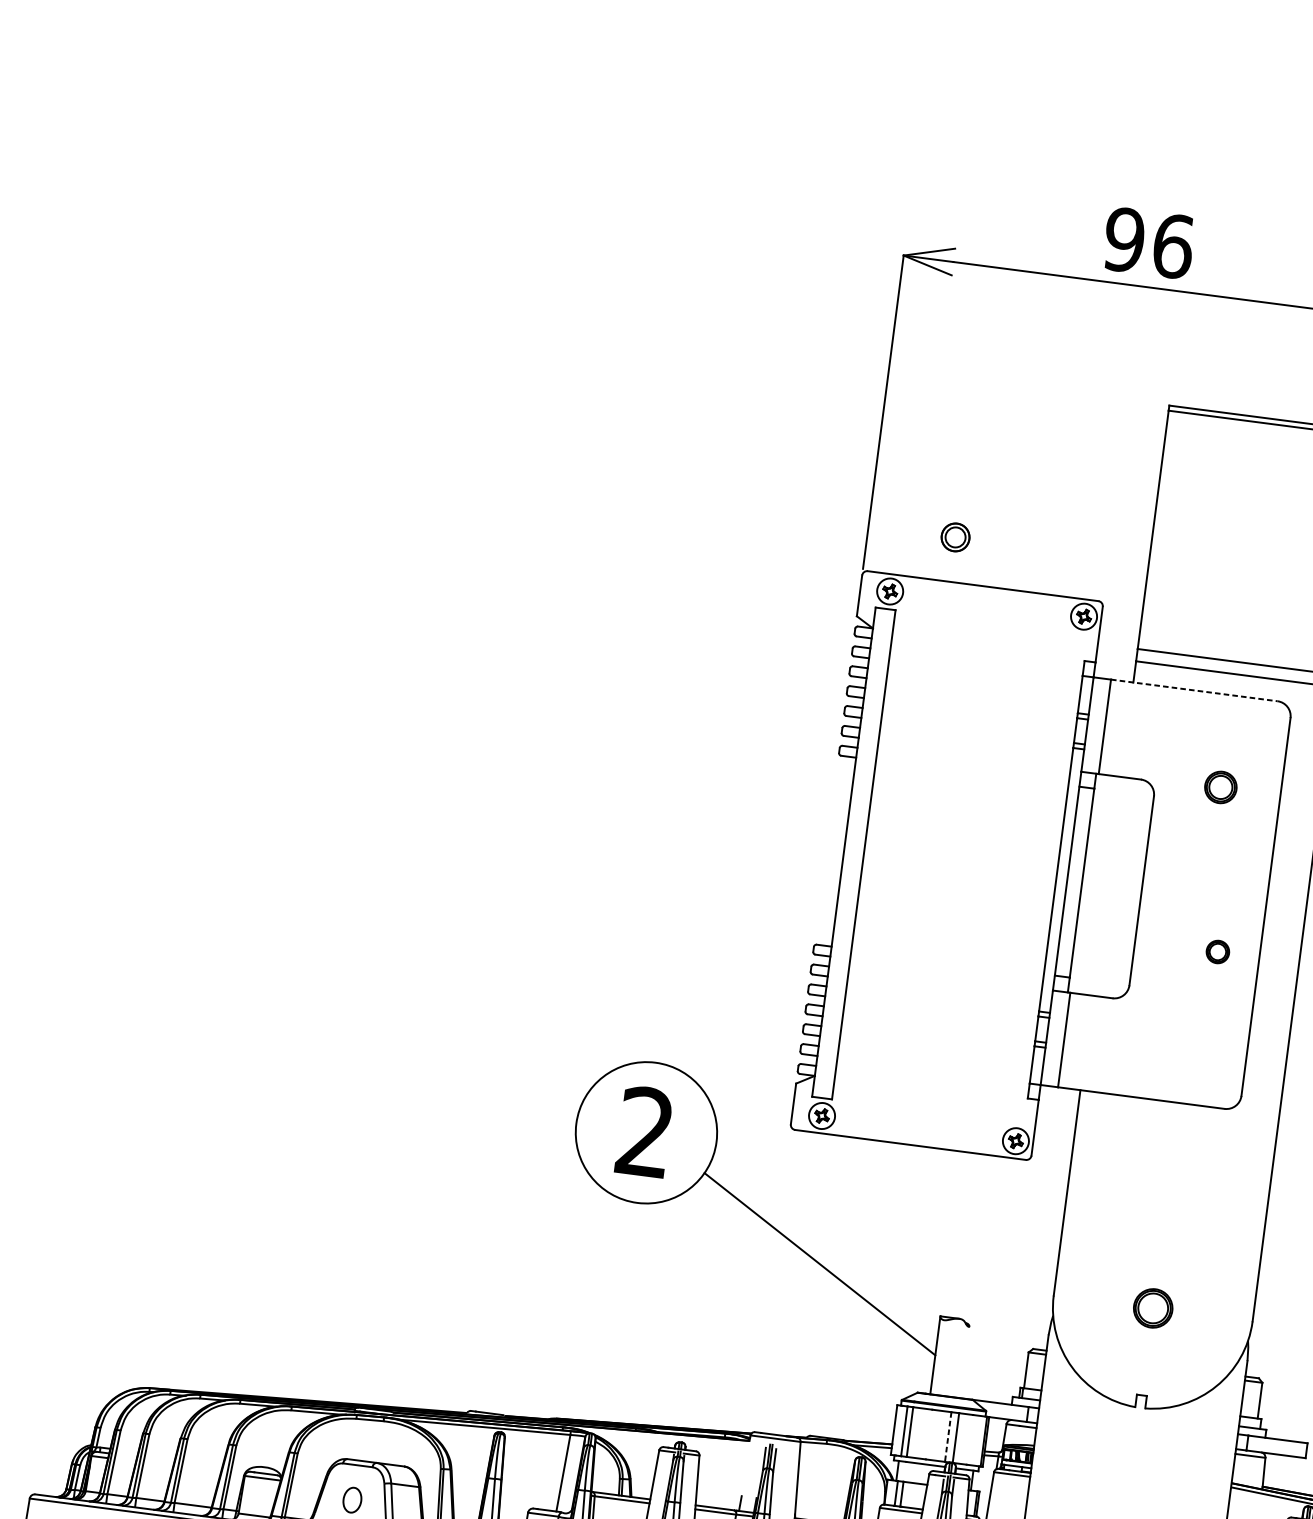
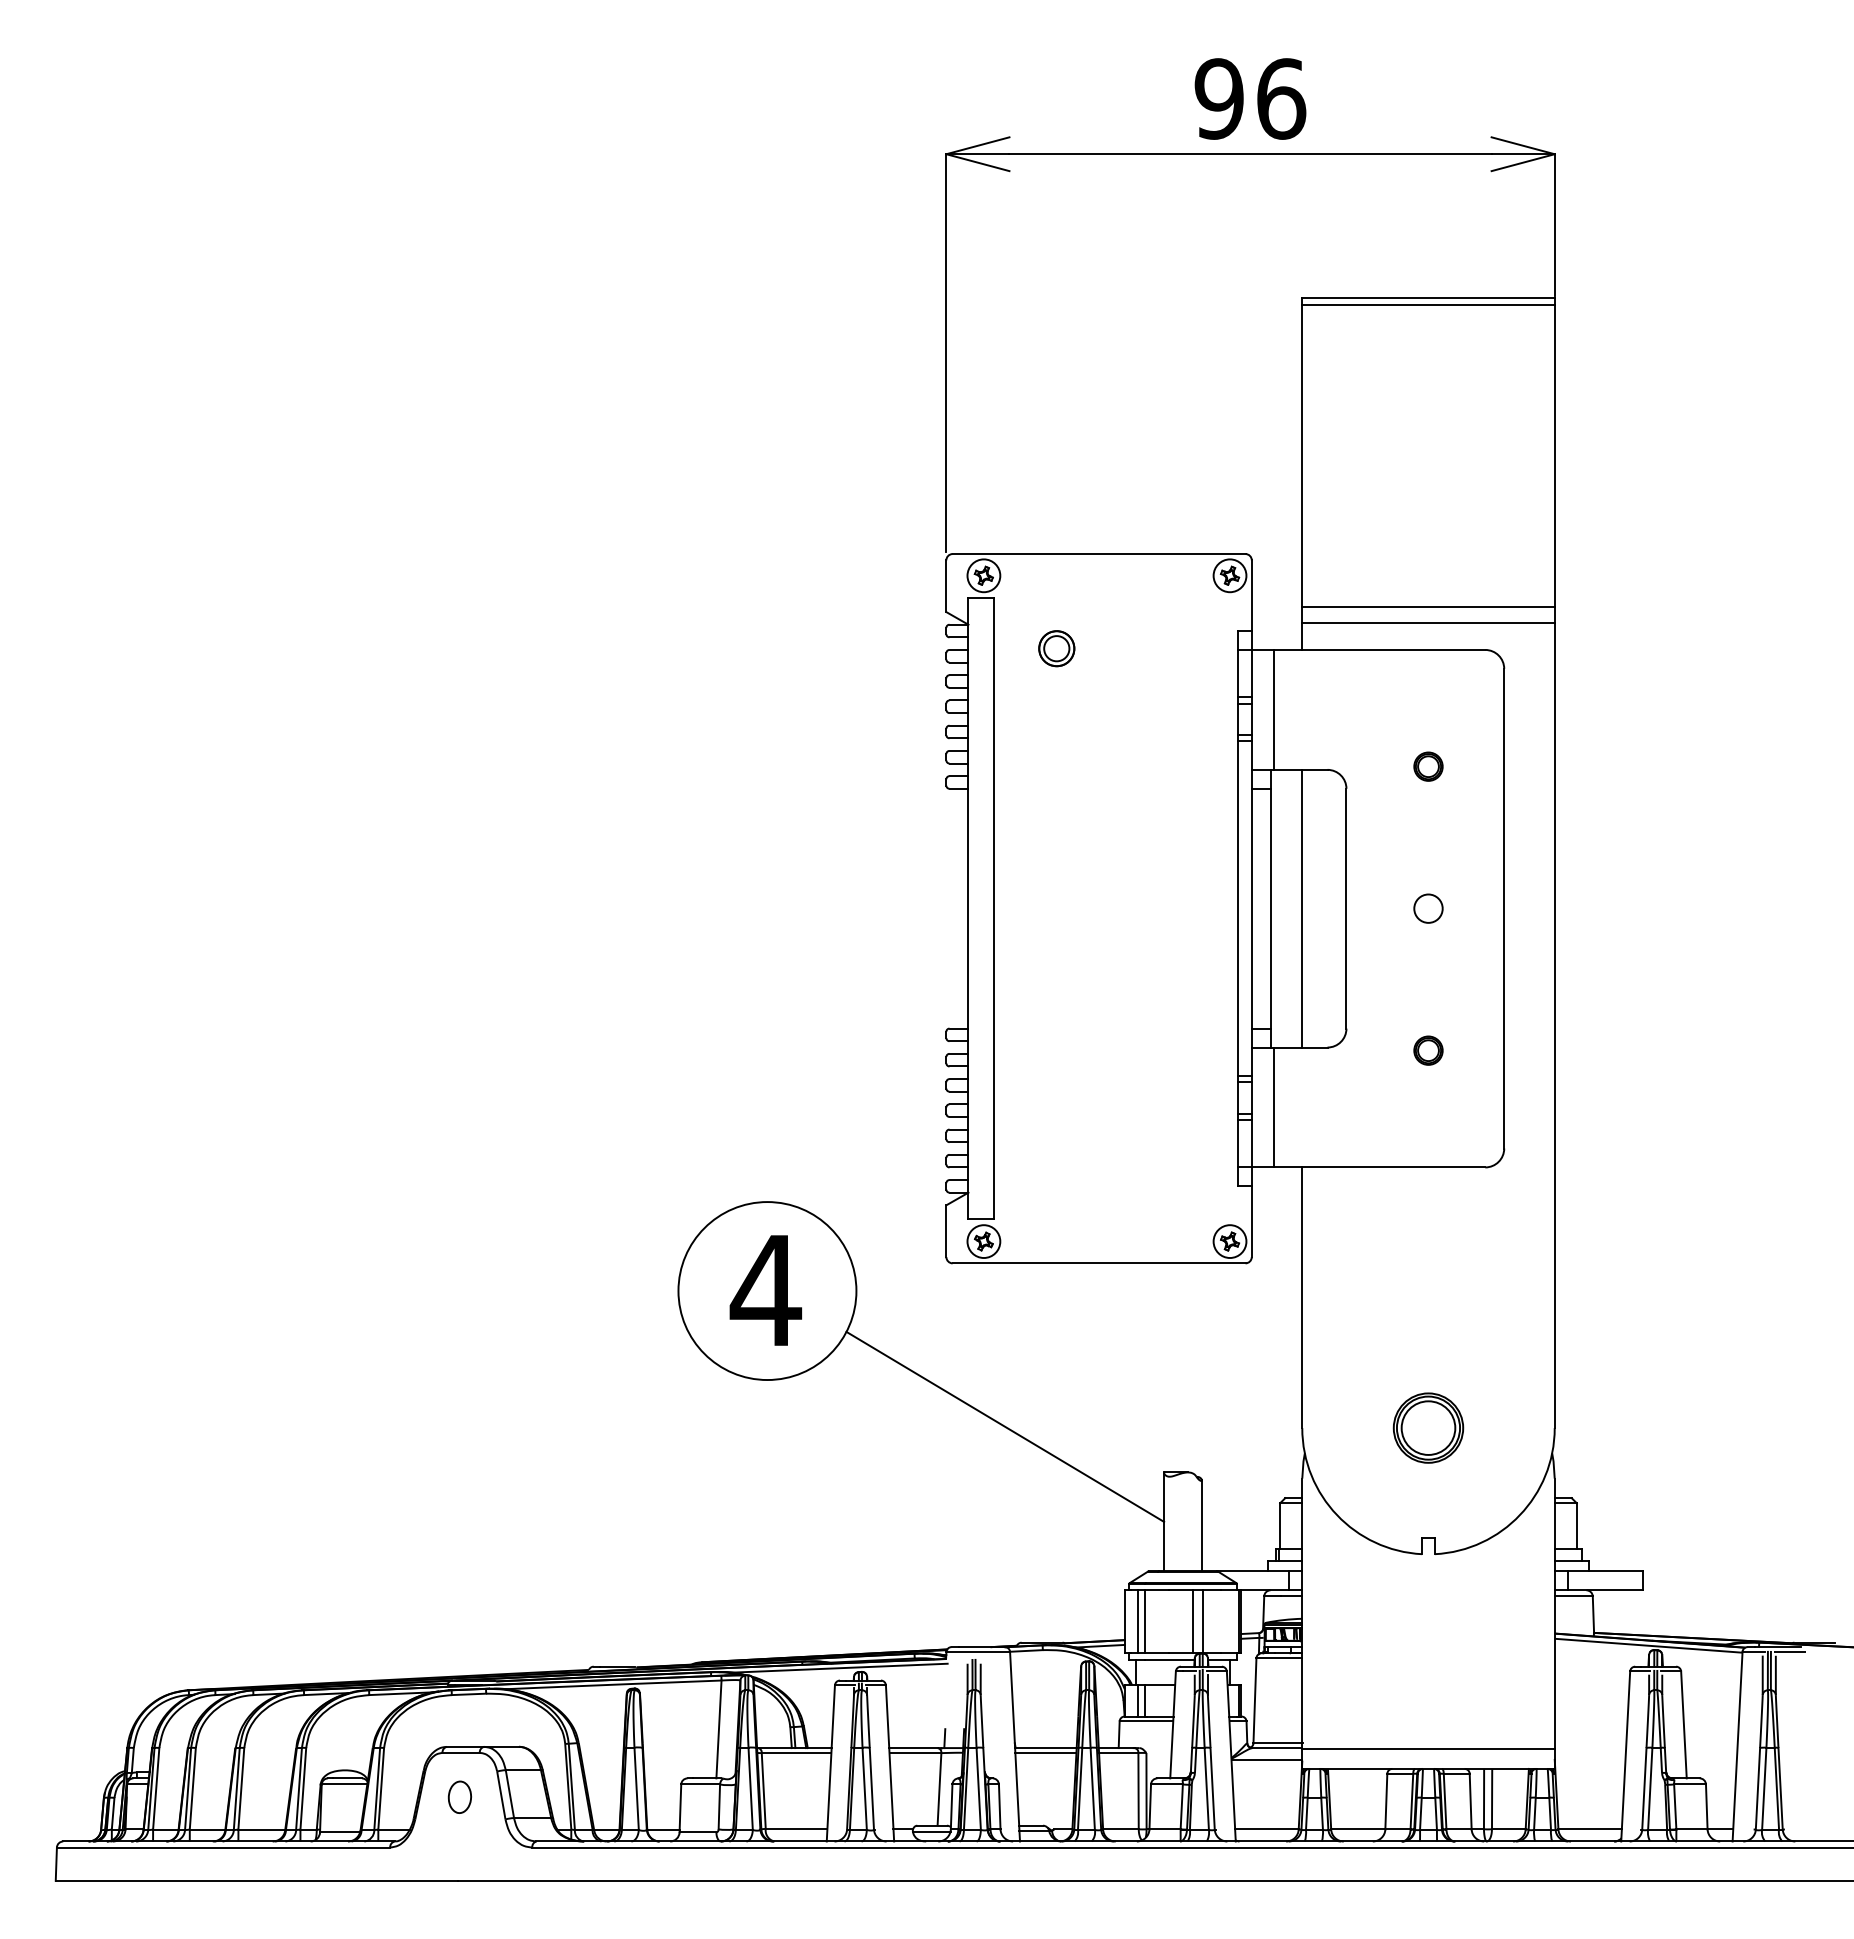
part: (955, 537) -> (1056, 648), moved
line: (1194, 690) -> (1379, 649), dashed -> solid
part: (1220, 787) -> (1428, 766), size x0.71
line: (1107, 886) -> (1302, 908), added
circle: (1206, 899) -> (1428, 908), added
part: (1217, 951) -> (1428, 1050), moved
text: (645, 1131) -> (765, 1289), 2 -> 4
part: (1153, 1307) -> (1428, 1427), size x1.43
line: (965, 1362) -> (1202, 1525), added
line: (663, 1436) -> (838, 1667), added
line: (948, 1436) -> (1193, 1621), dashed -> solid

